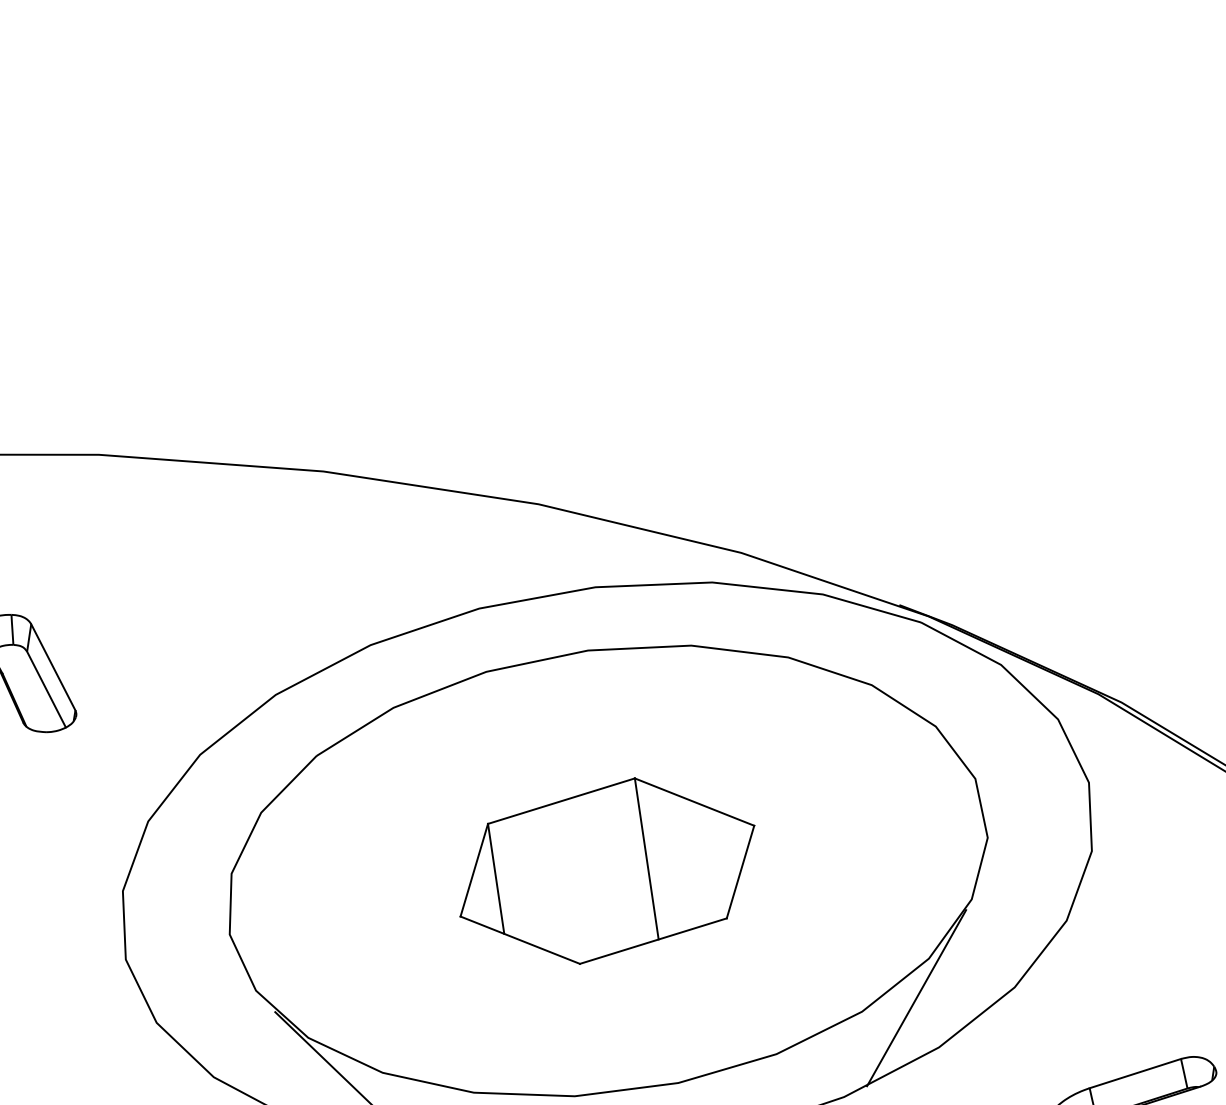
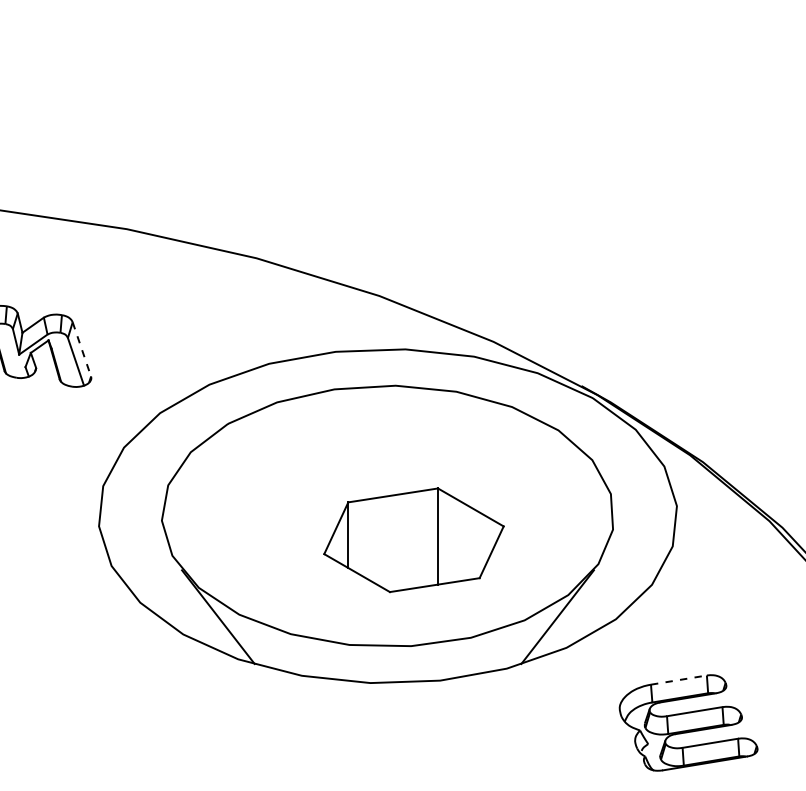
line: (52, 667) -> (81, 349), solid -> dashed
part: (606, 871) -> (413, 540), moved
line: (1136, 1074) -> (679, 680), solid -> dashed

